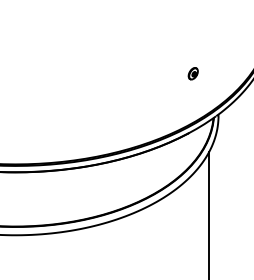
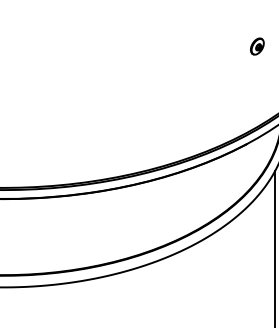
part: (192, 73) -> (256, 46), moved

